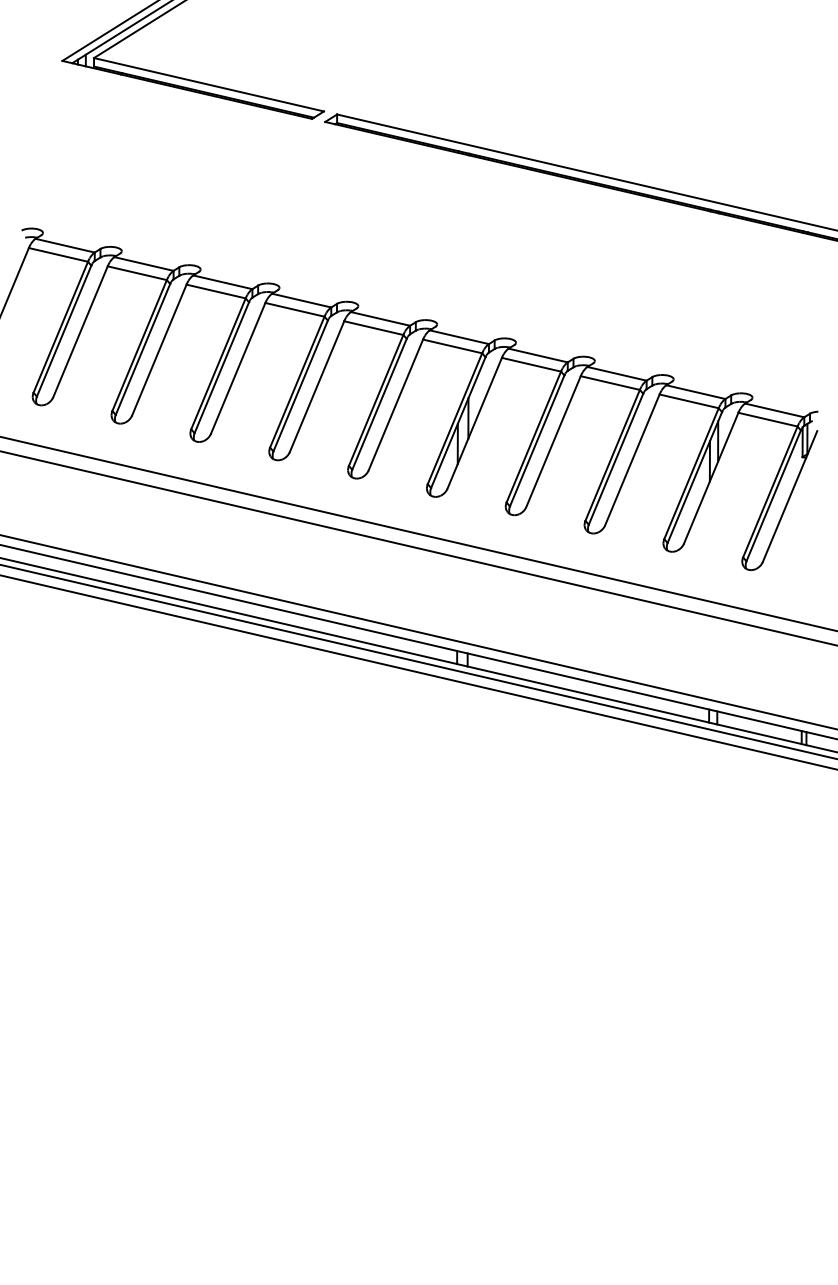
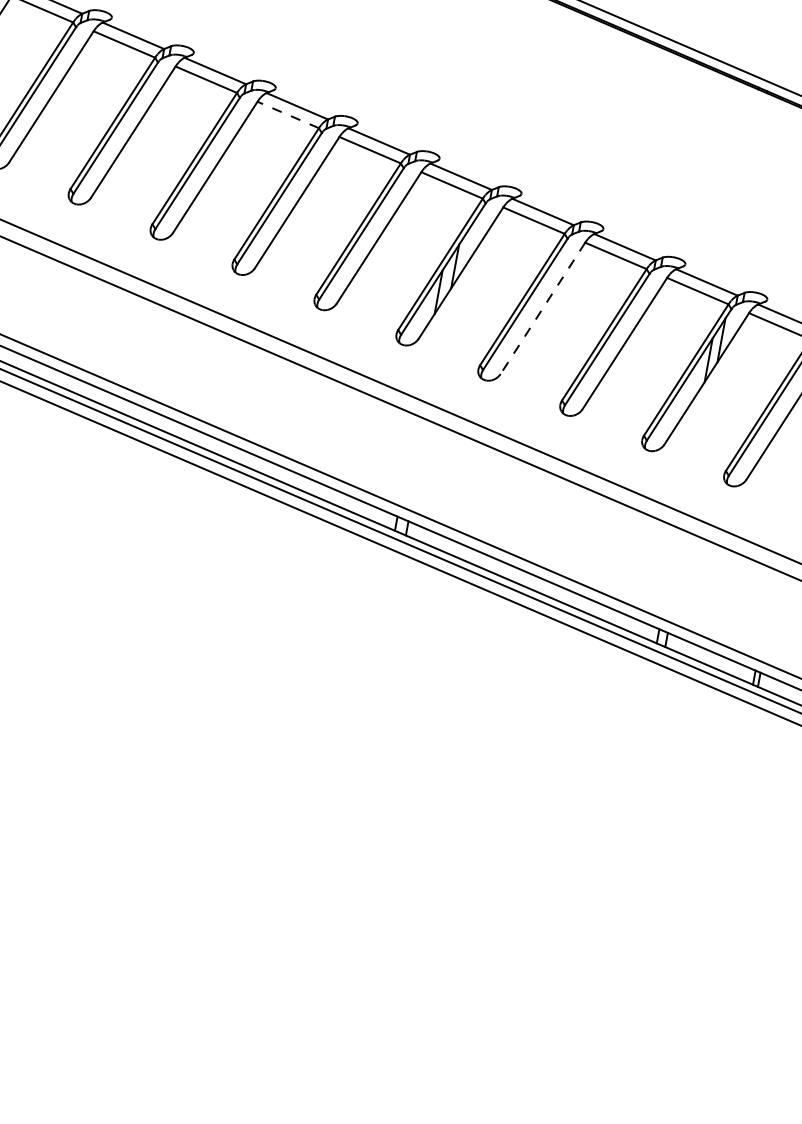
line: (294, 309) -> (287, 114), solid -> dashed
line: (553, 441) -> (542, 308), solid -> dashed

